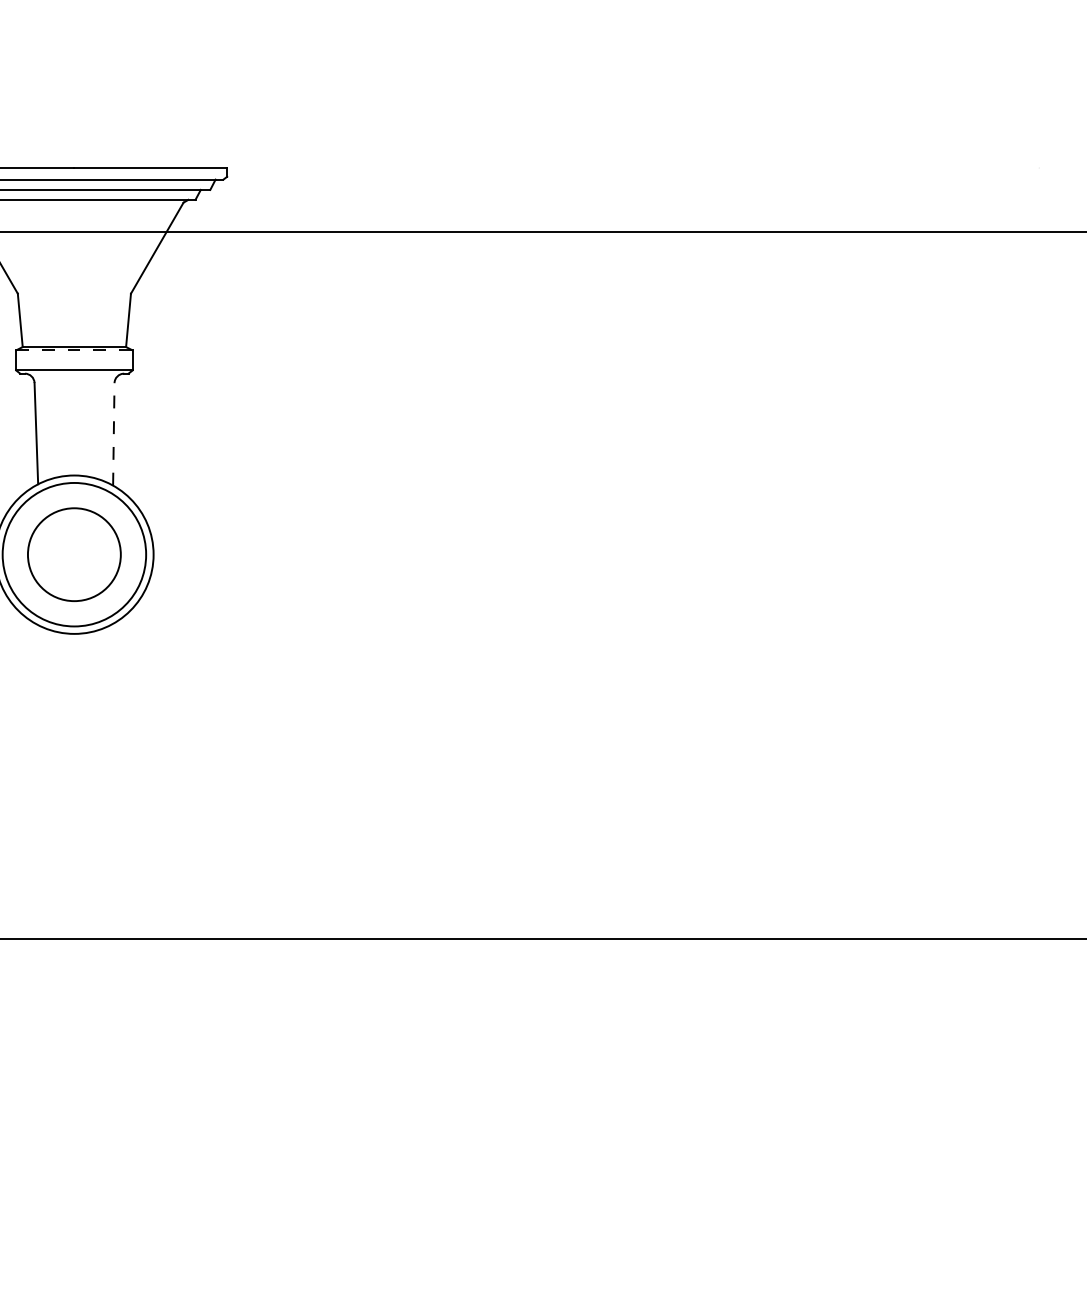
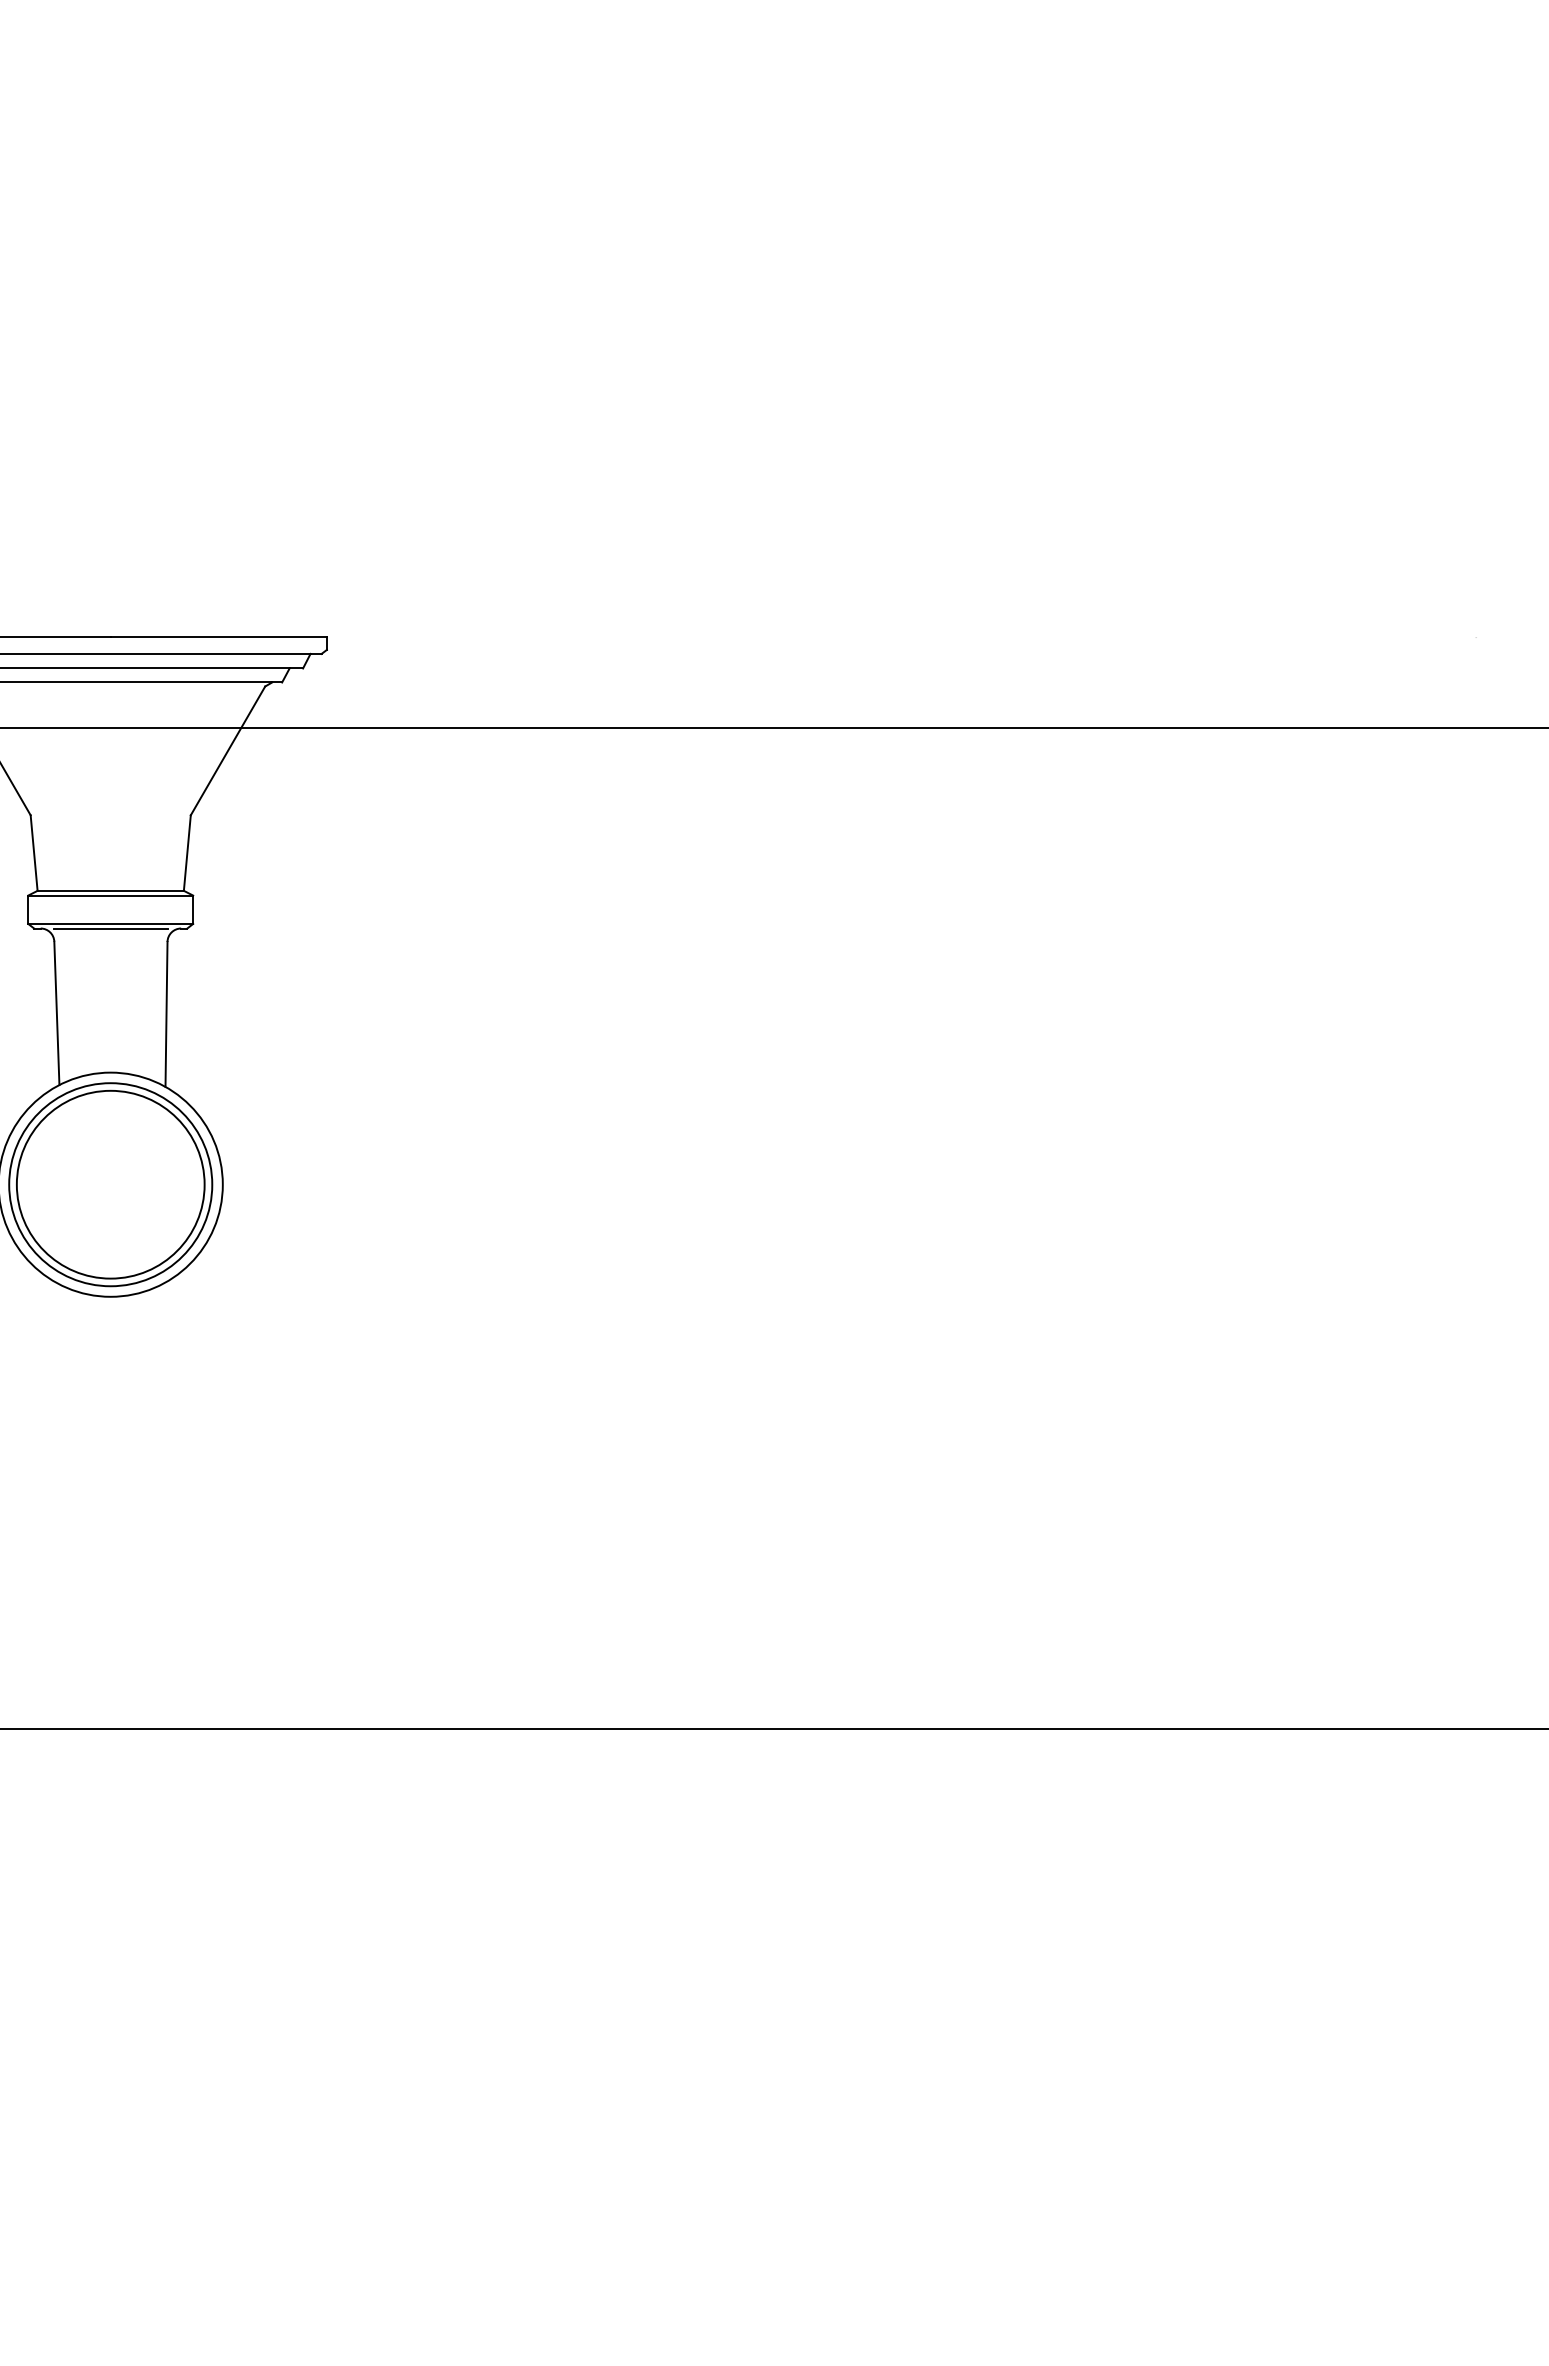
line: (74, 350) -> (111, 895), dashed -> solid
line: (74, 373) -> (110, 928), added
line: (113, 433) -> (166, 1013), dashed -> solid
circle: (74, 554) -> (110, 1184), size x1.43

